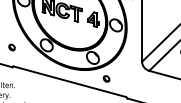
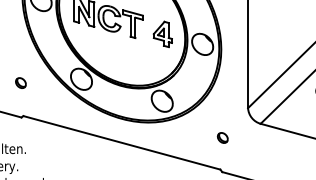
part: (106, 78) -> (222, 137), moved

